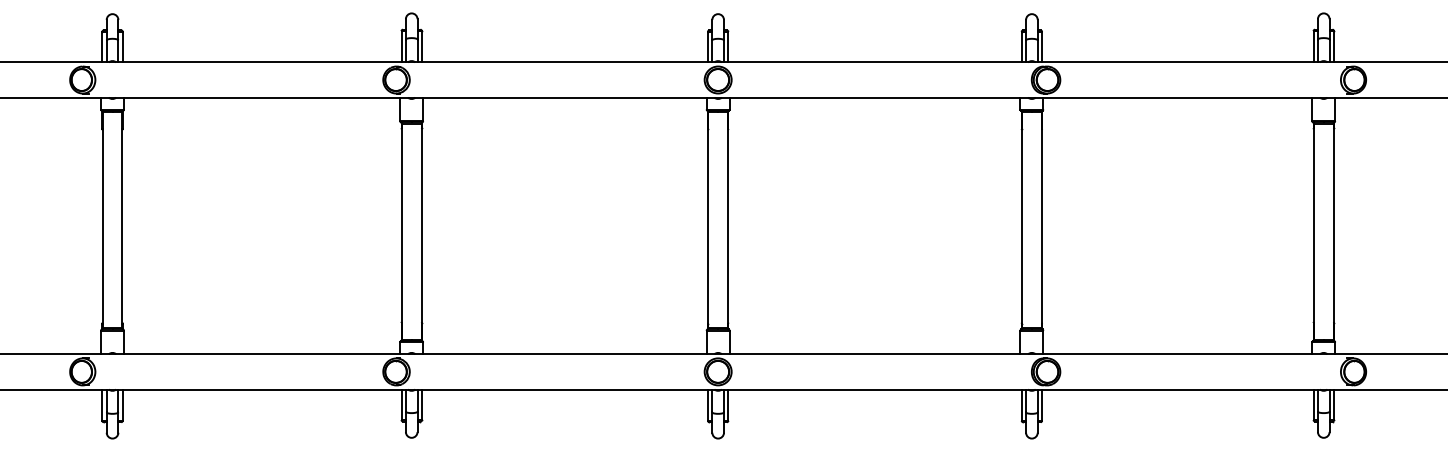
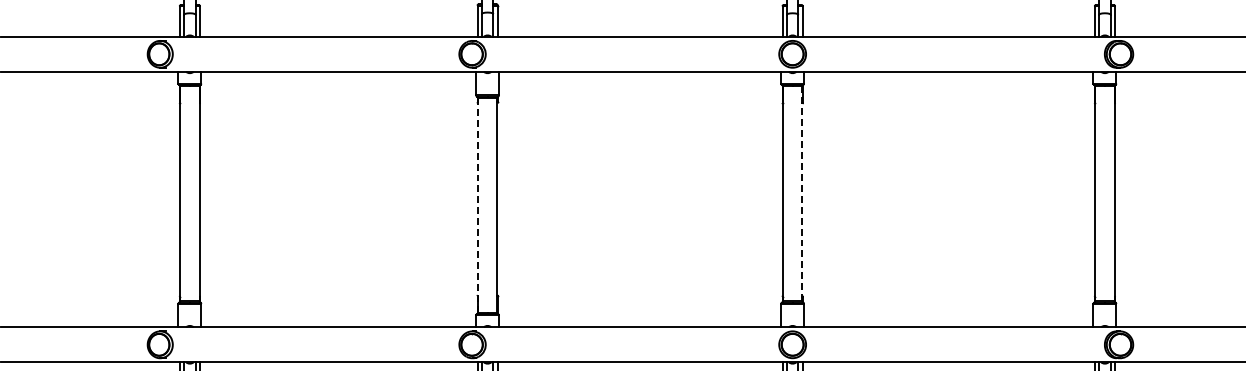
line: (728, 220) -> (802, 194), solid -> dashed
line: (401, 231) -> (477, 205), solid -> dashed

